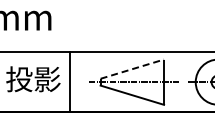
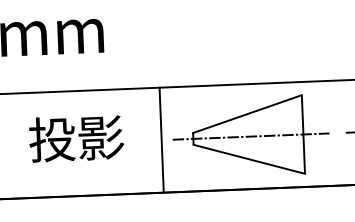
line: (132, 69) -> (247, 114), dashed -> solid
line: (70, 81) -> (161, 138), moved

